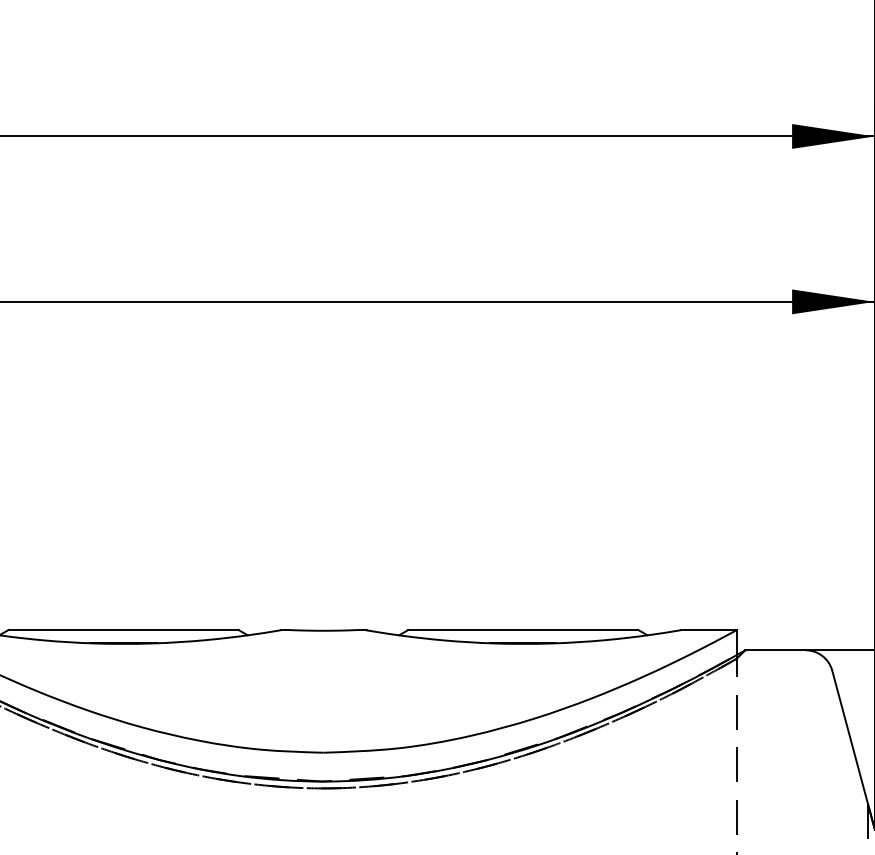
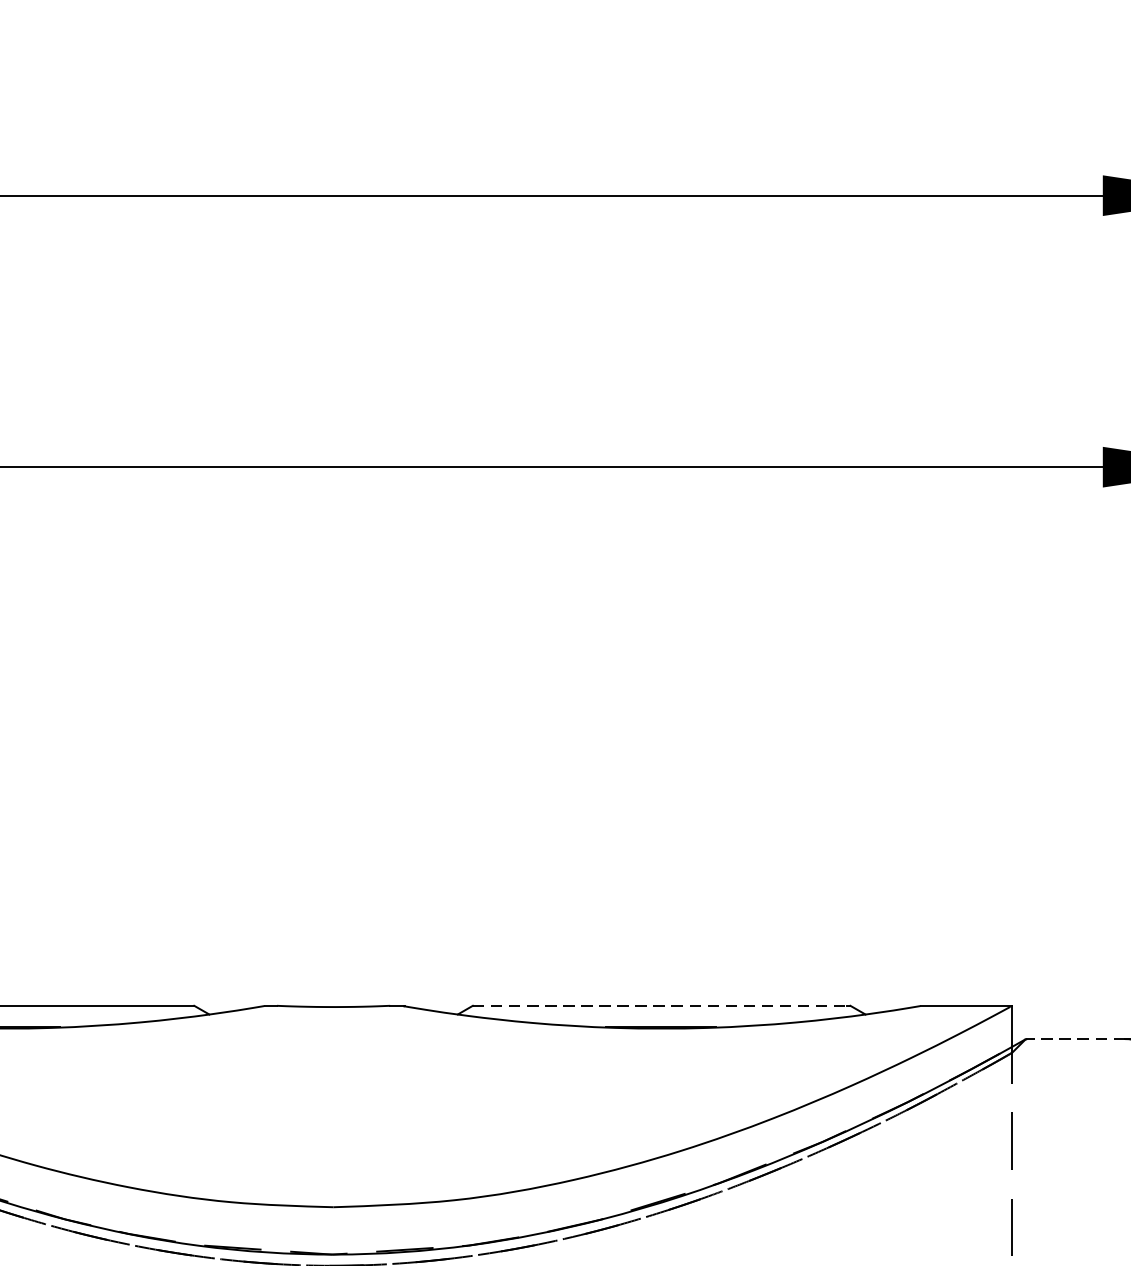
line: (522, 630) -> (660, 1006), solid -> dashed
line: (774, 650) -> (1073, 1039), solid -> dashed

